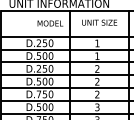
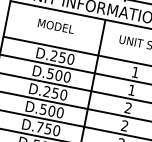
text: (50, 23) -> (56, 26), moved

